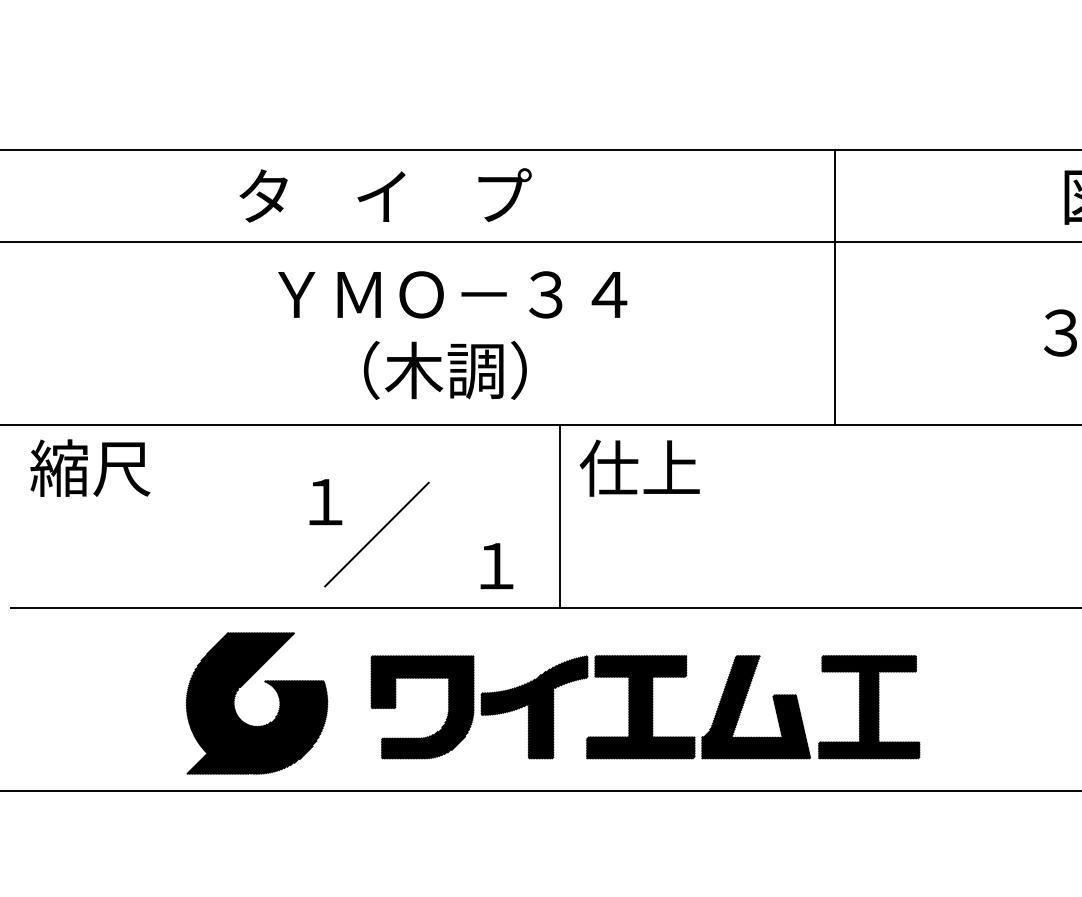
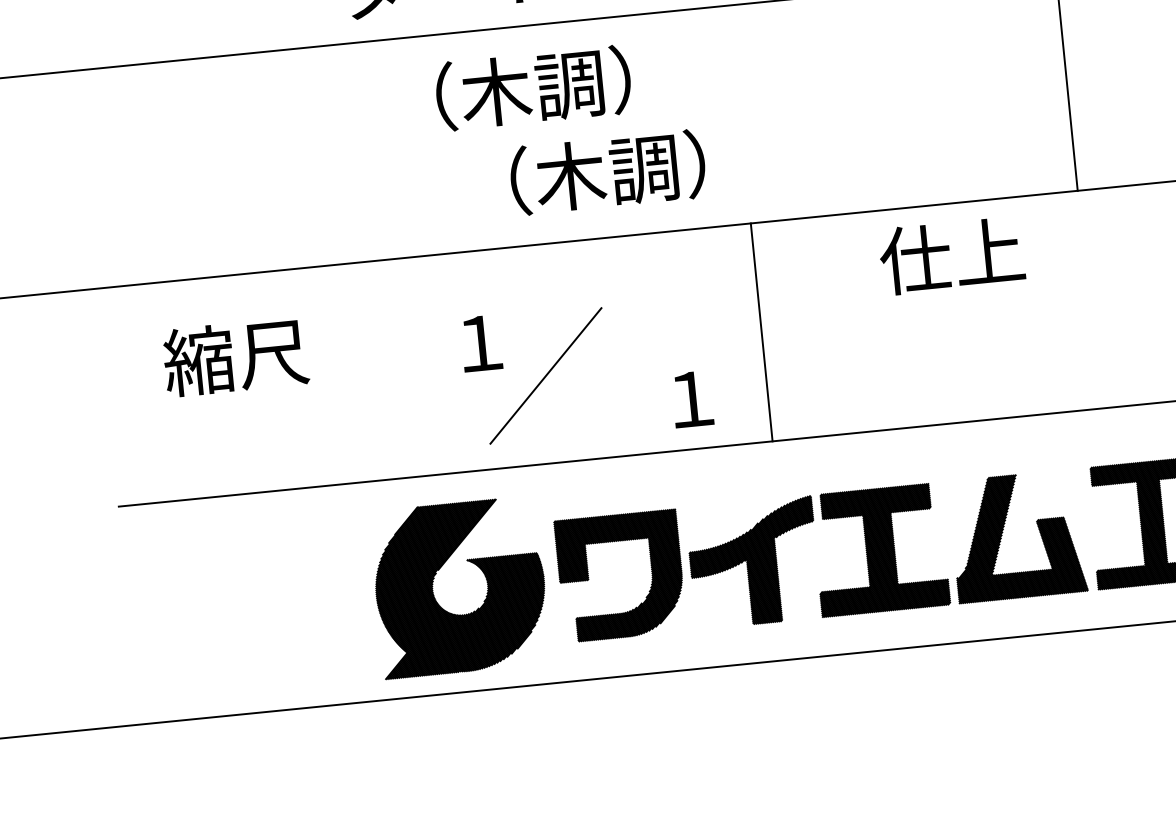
text: (452, 293) -> (607, 80), ＹＭＯ－３４ -> （木調）
text: (90, 467) -> (235, 356), moved
text: (639, 467) -> (951, 254), moved
part: (236, 711) -> (436, 599), moved

